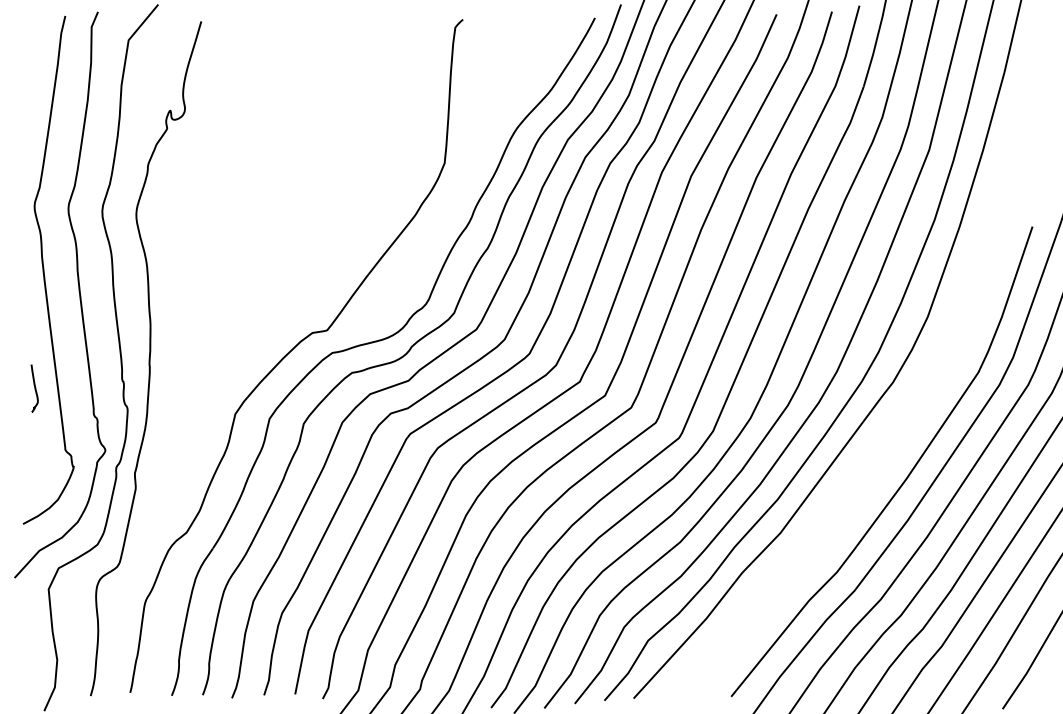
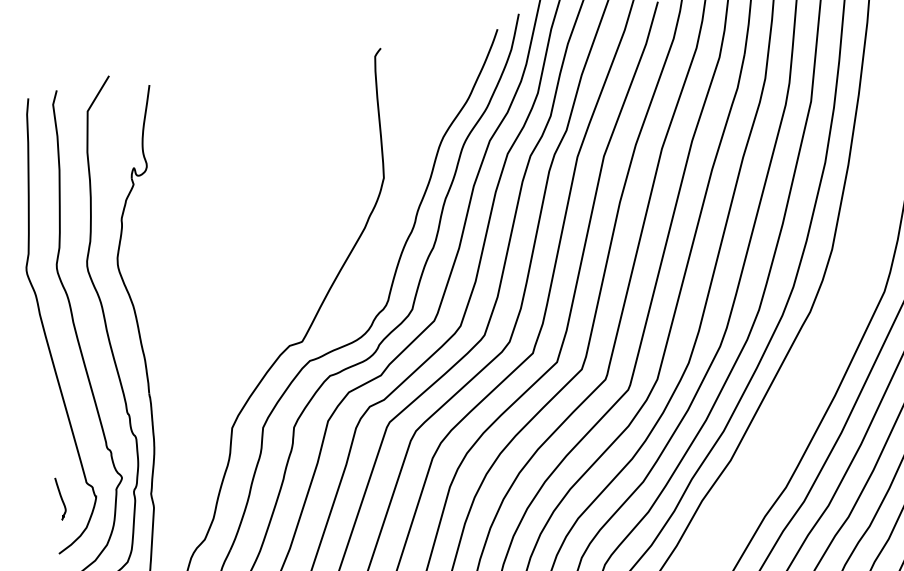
curve: (34, 388) -> (60, 498), moved

